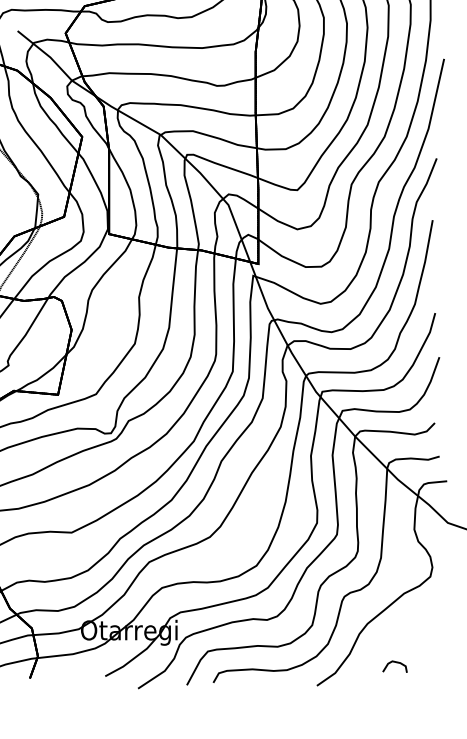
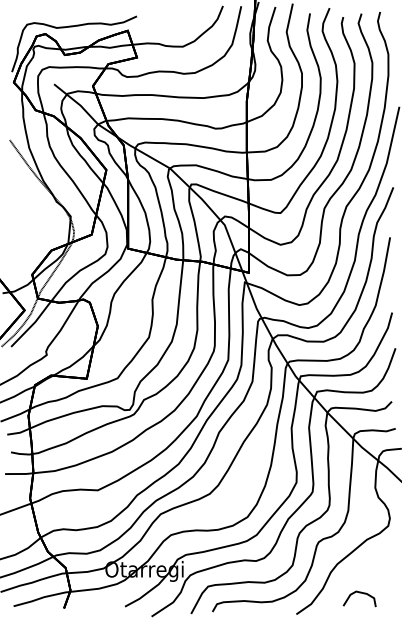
part: (394, 666) -> (359, 598), size x1.67

